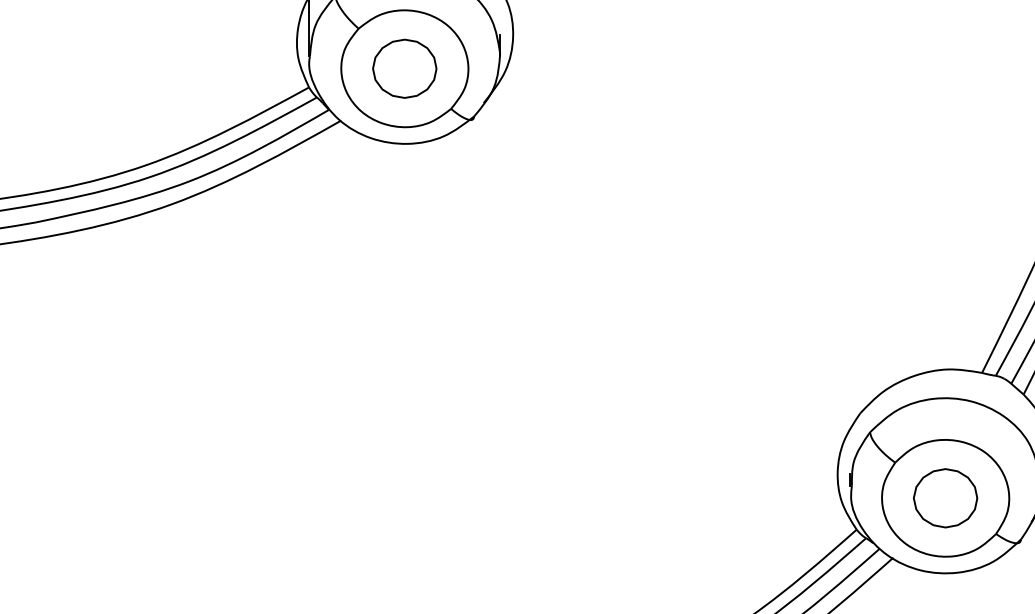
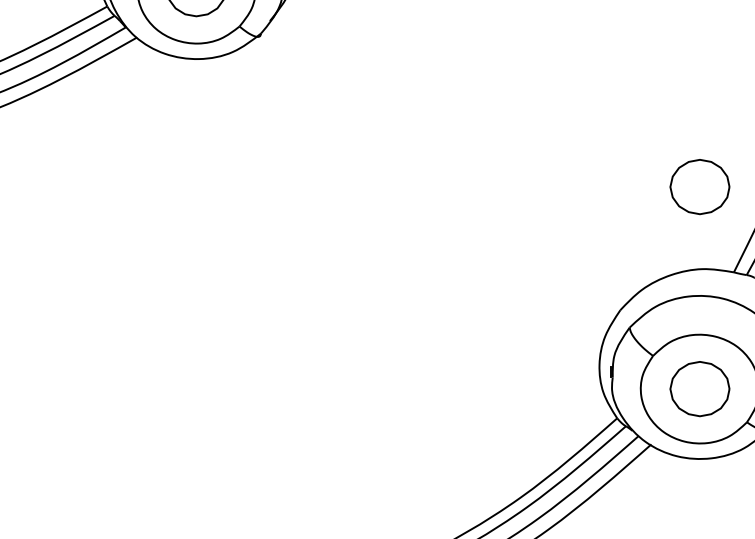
part: (945, 281) -> (699, 187), added

